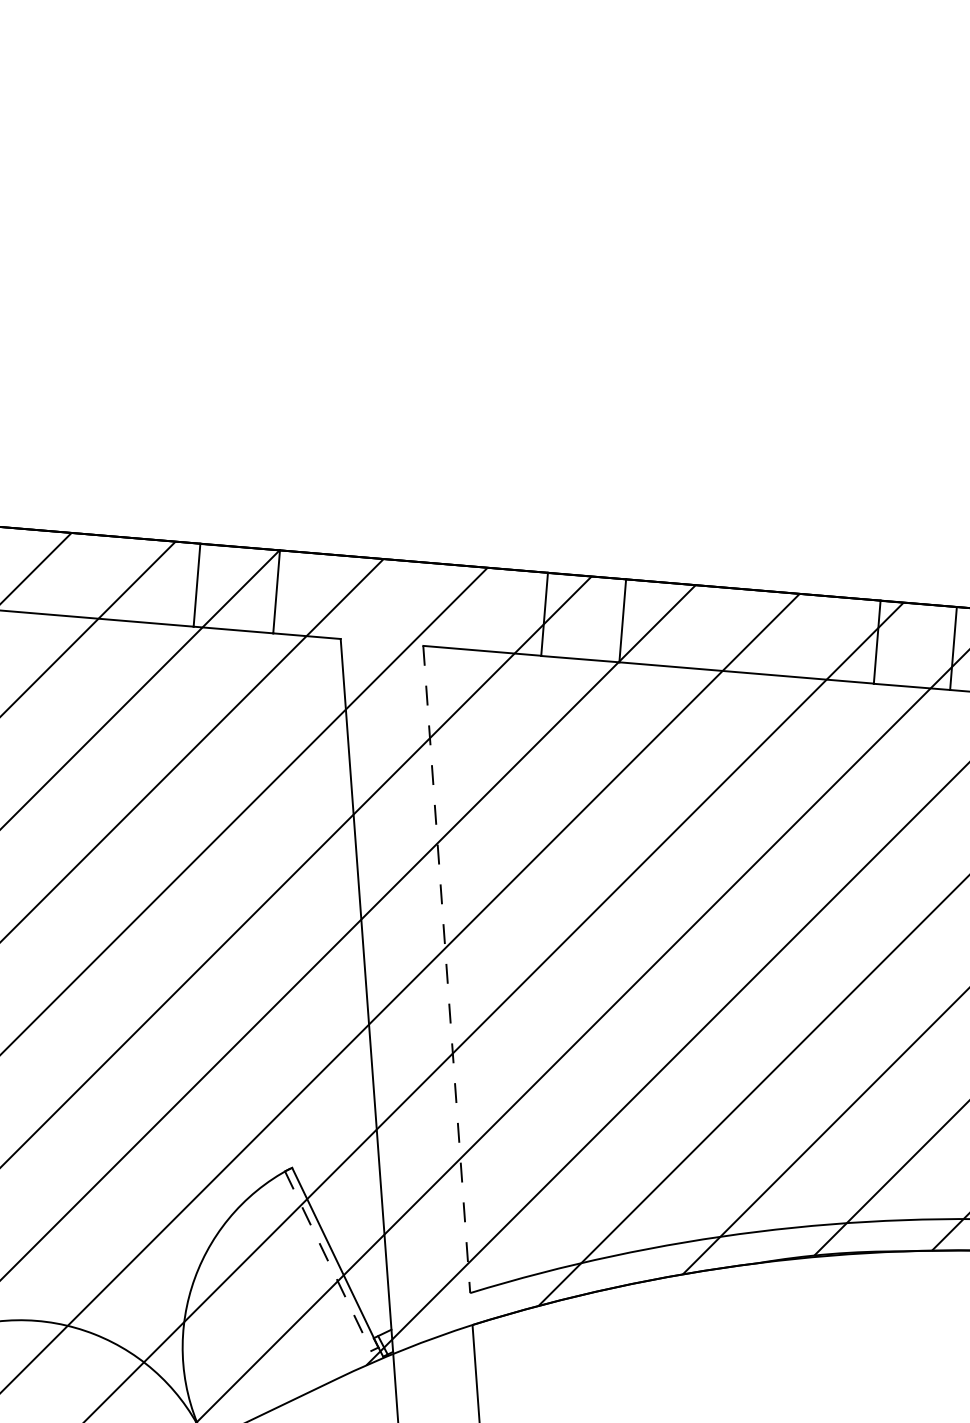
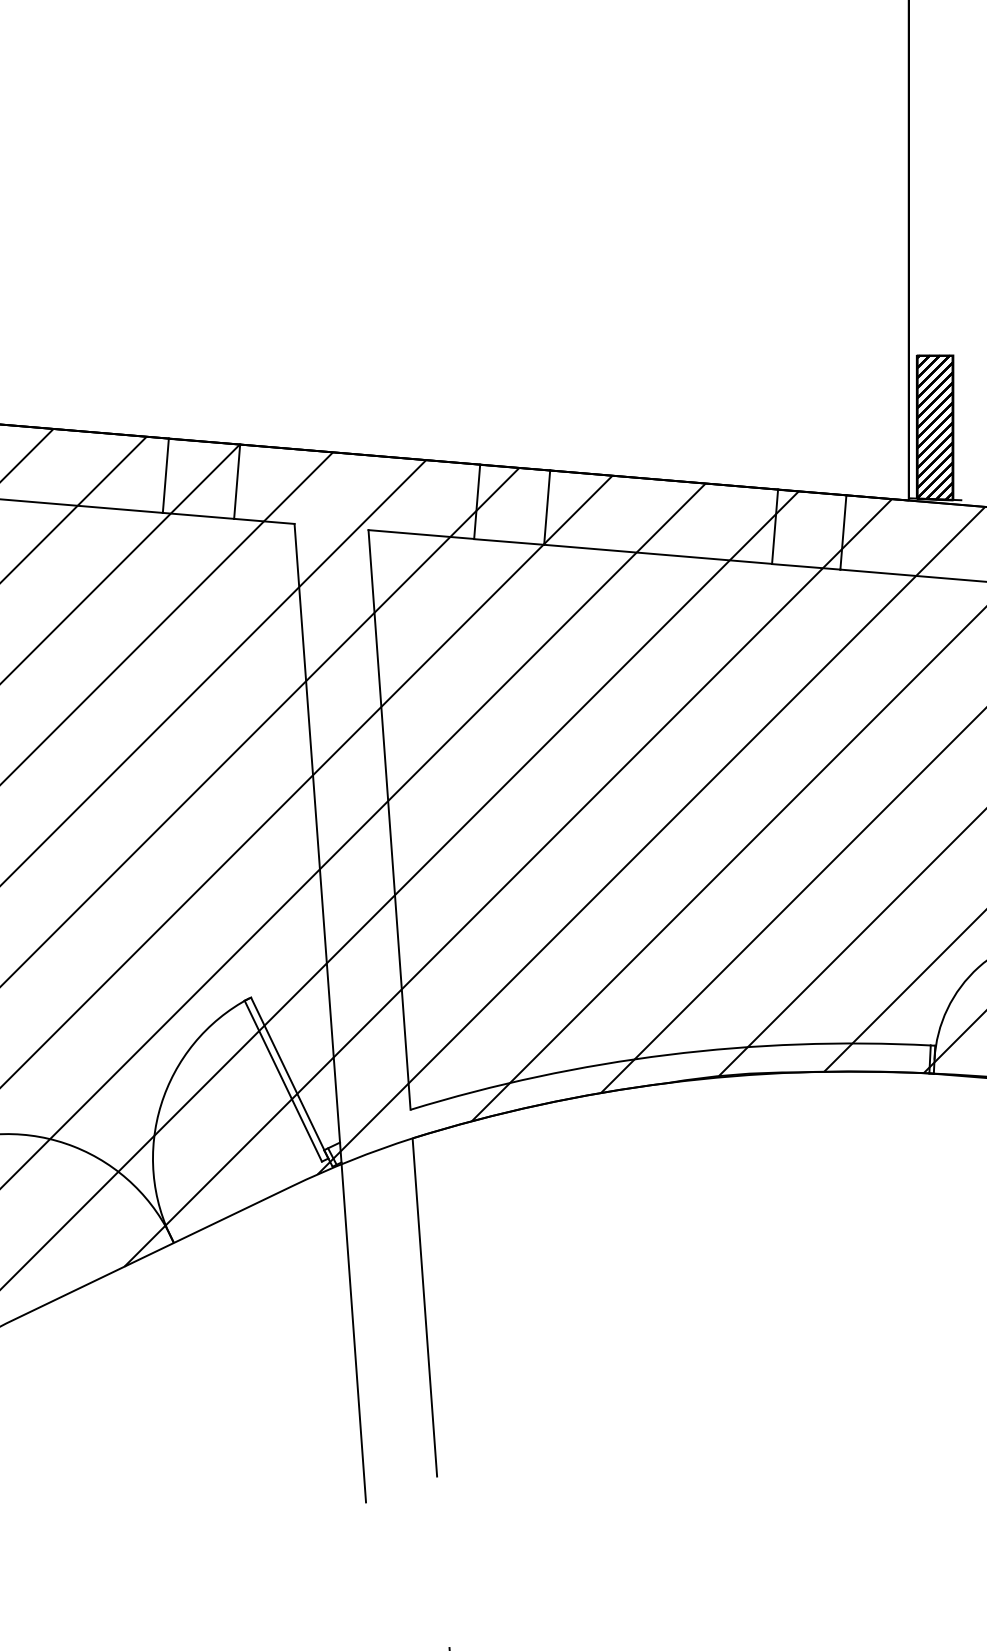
line: (446, 968) -> (389, 819), dashed -> solid
line: (328, 1261) -> (283, 1081), dashed -> solid

